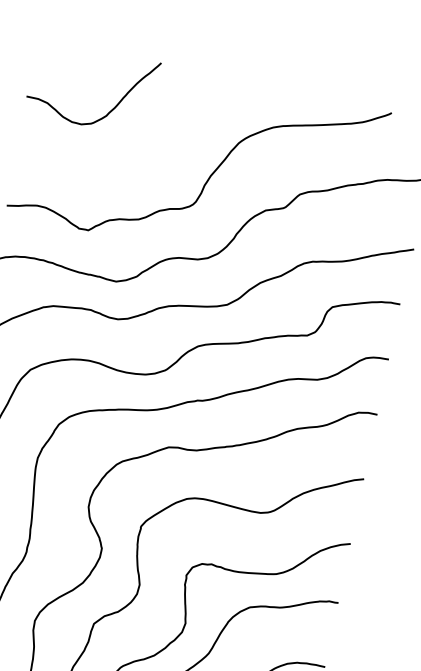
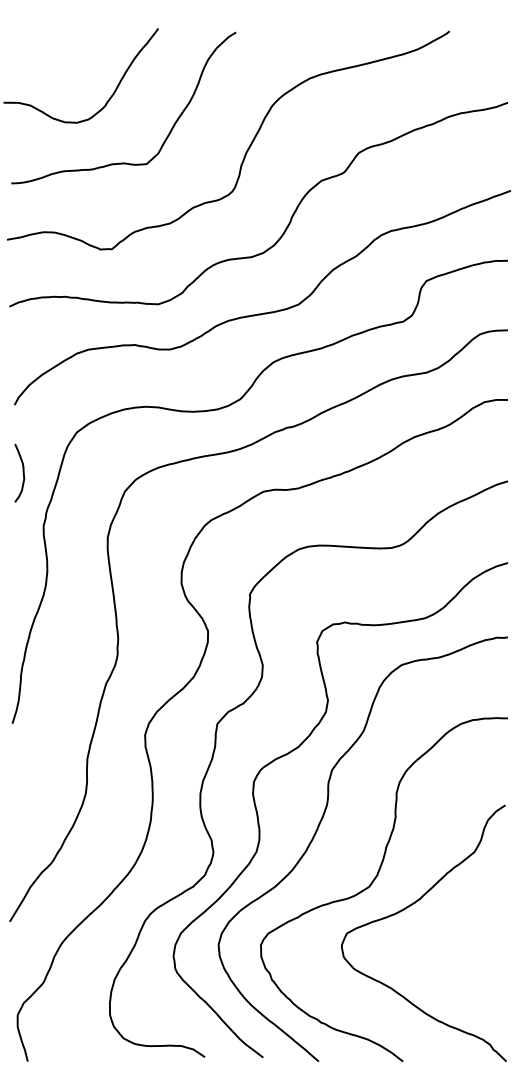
curve: (150, 149) -> (166, 136), added

